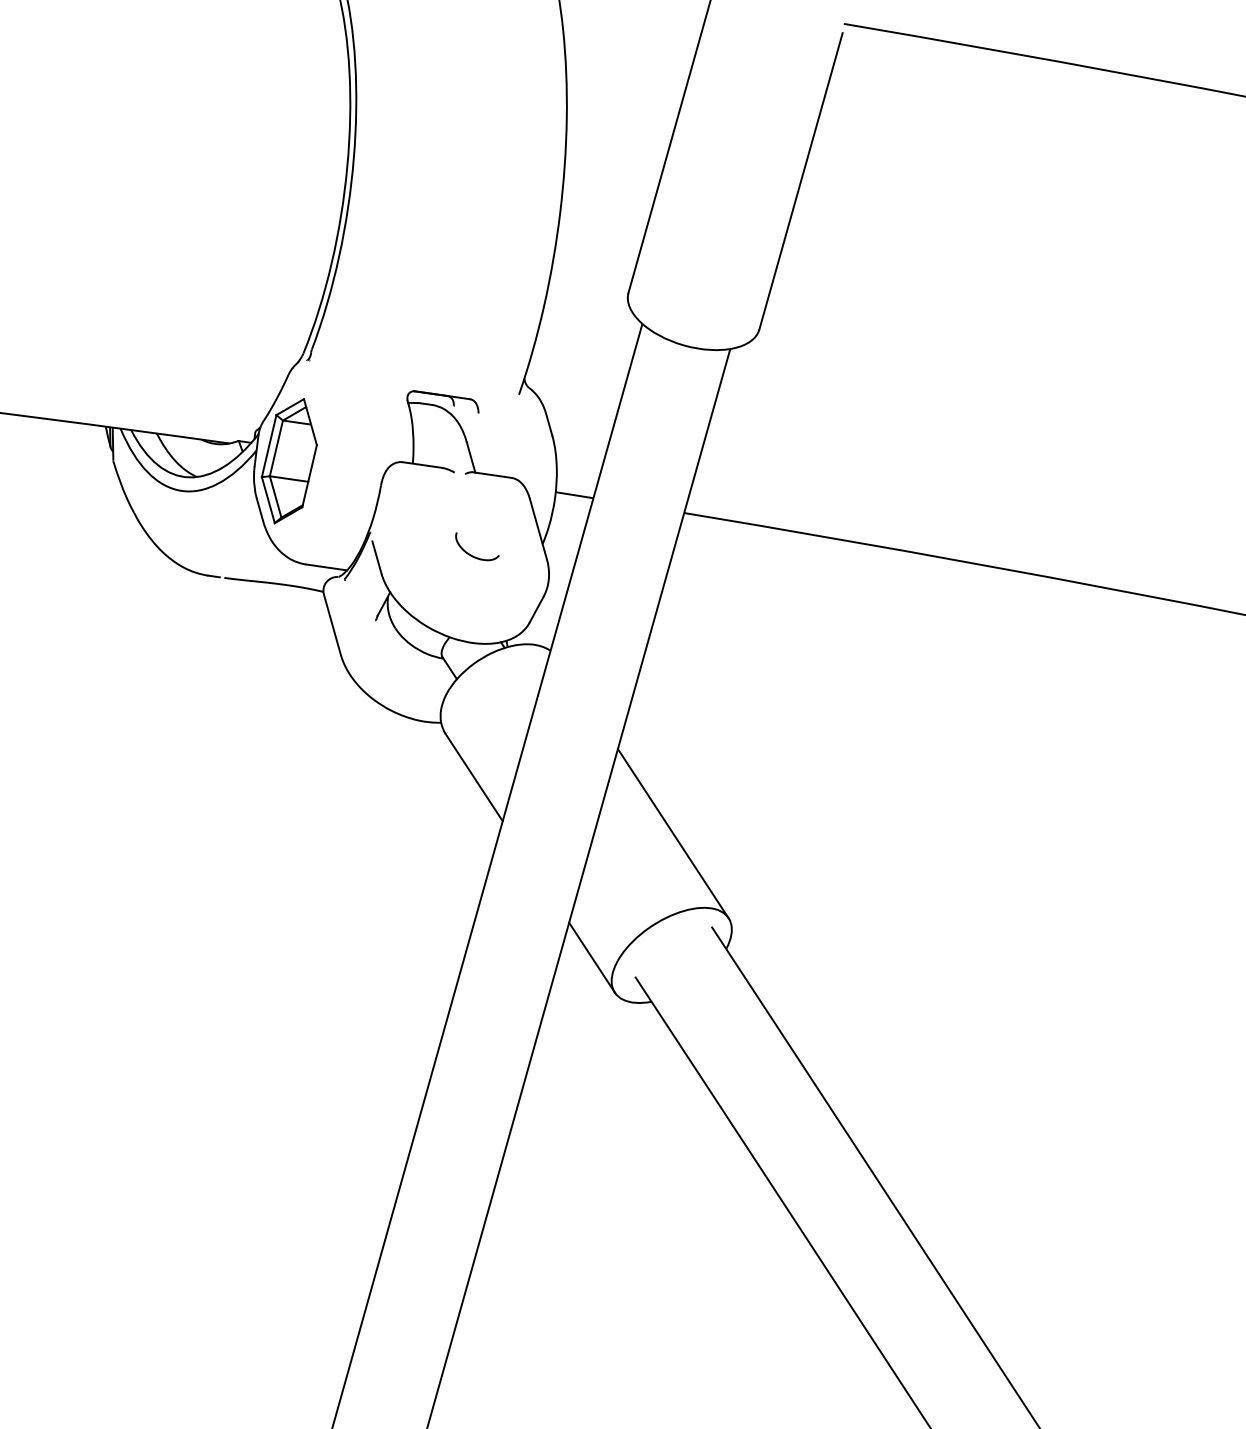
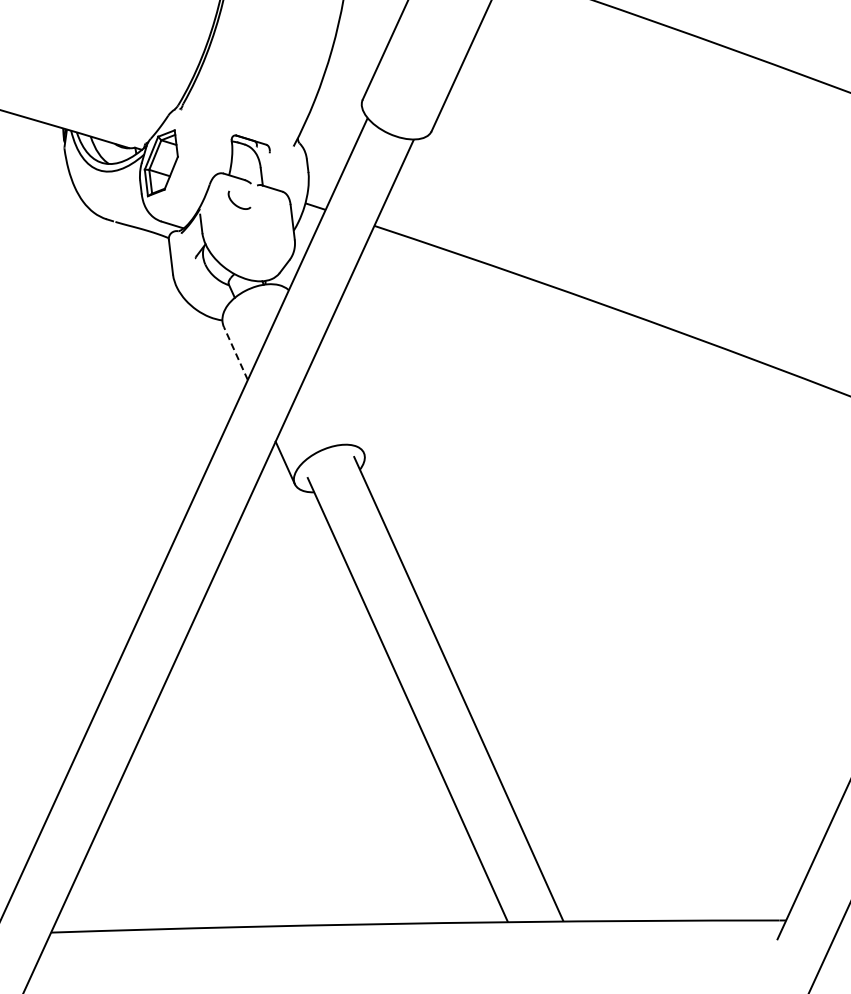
curve: (470, 552) -> (235, 203), moved
line: (473, 777) -> (235, 353), solid -> dashed
line: (672, 833) -> (340, 401), removed

